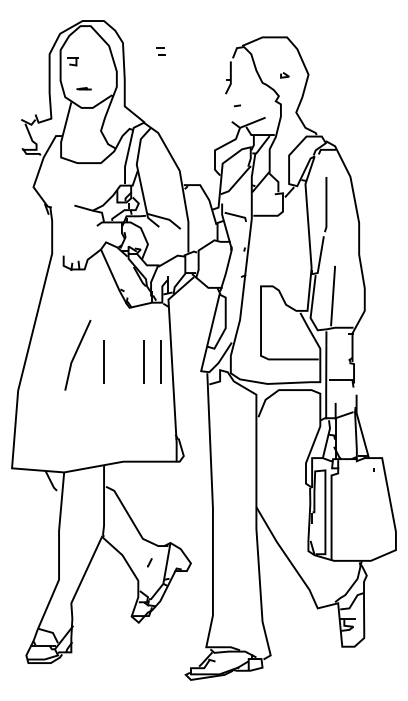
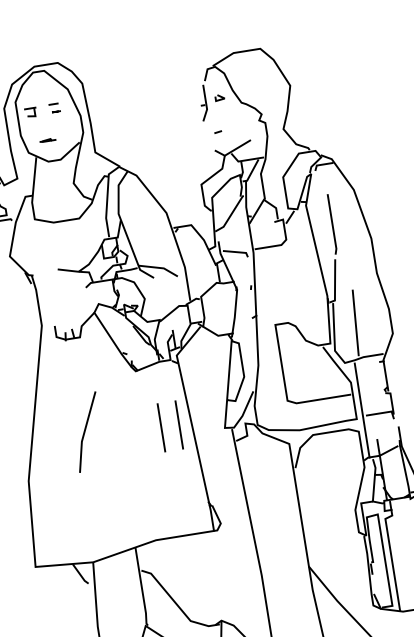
part: (160, 51) -> (54, 107), moved
line: (284, 74) -> (219, 96), moved
line: (103, 361) -> (116, 434), removed

